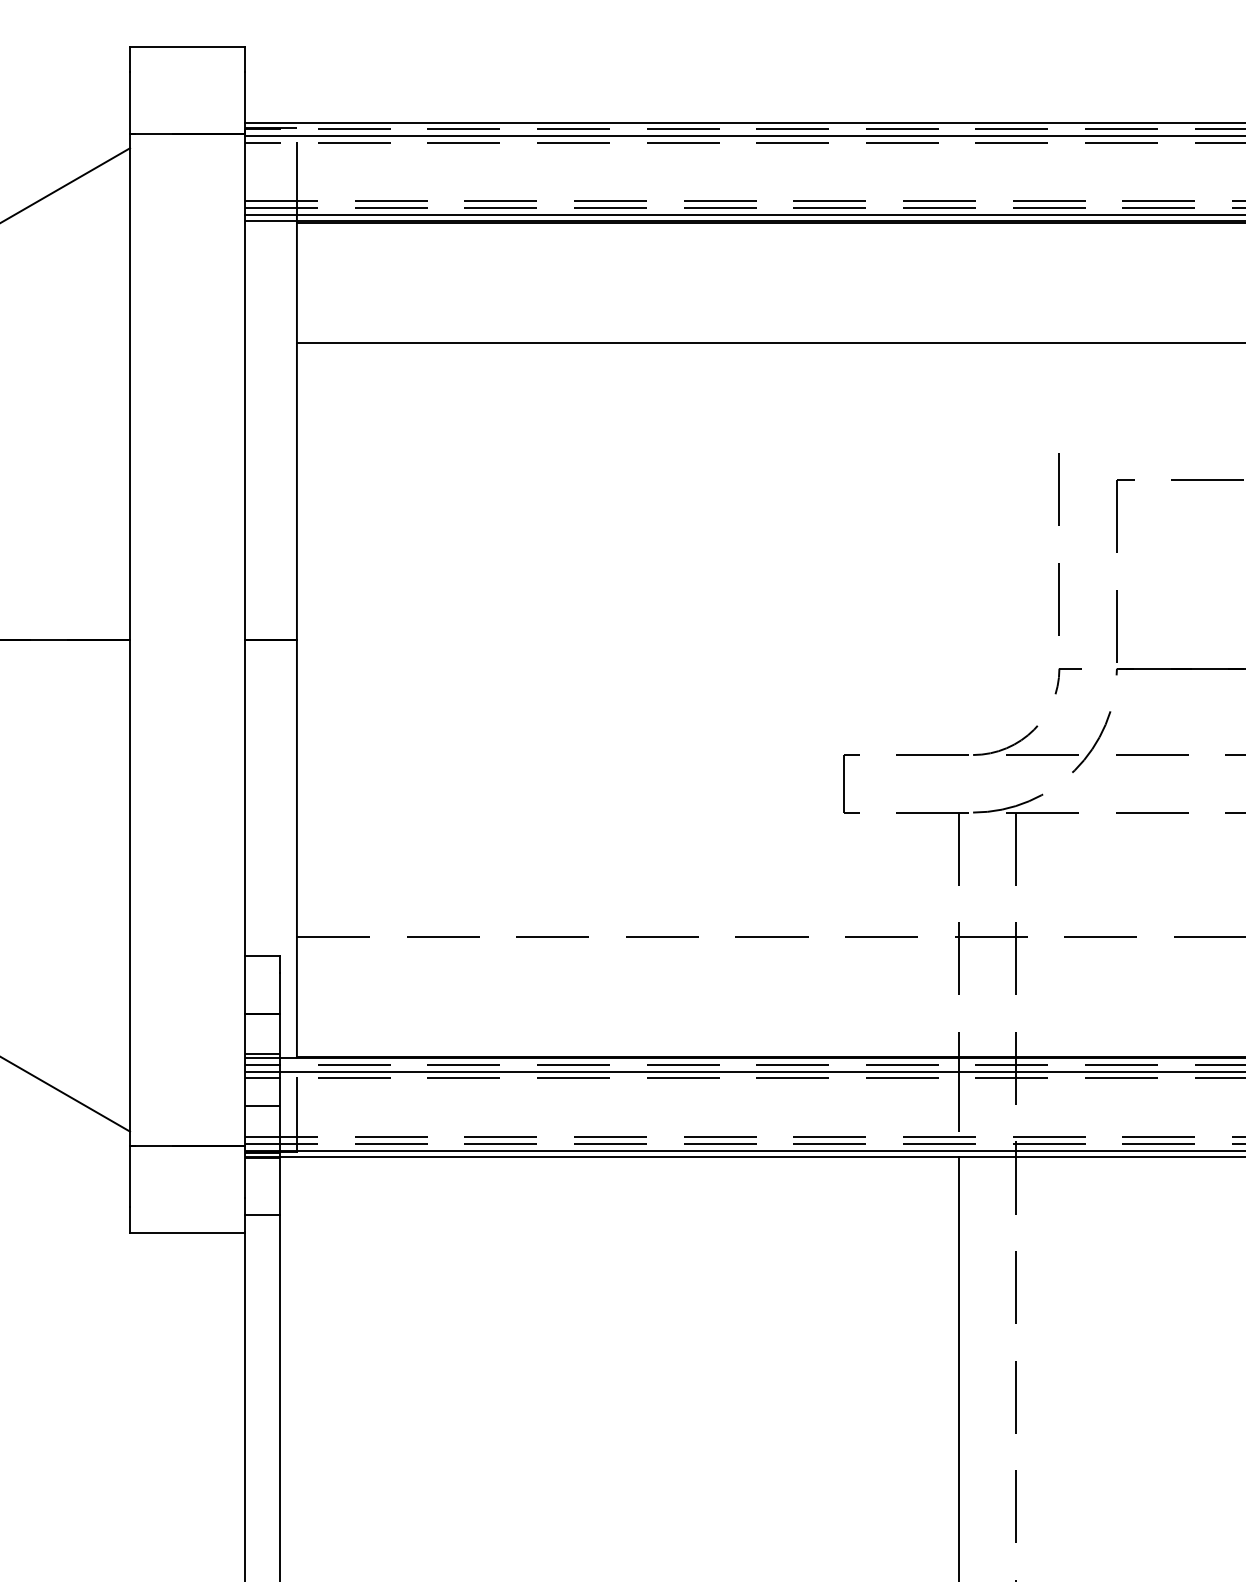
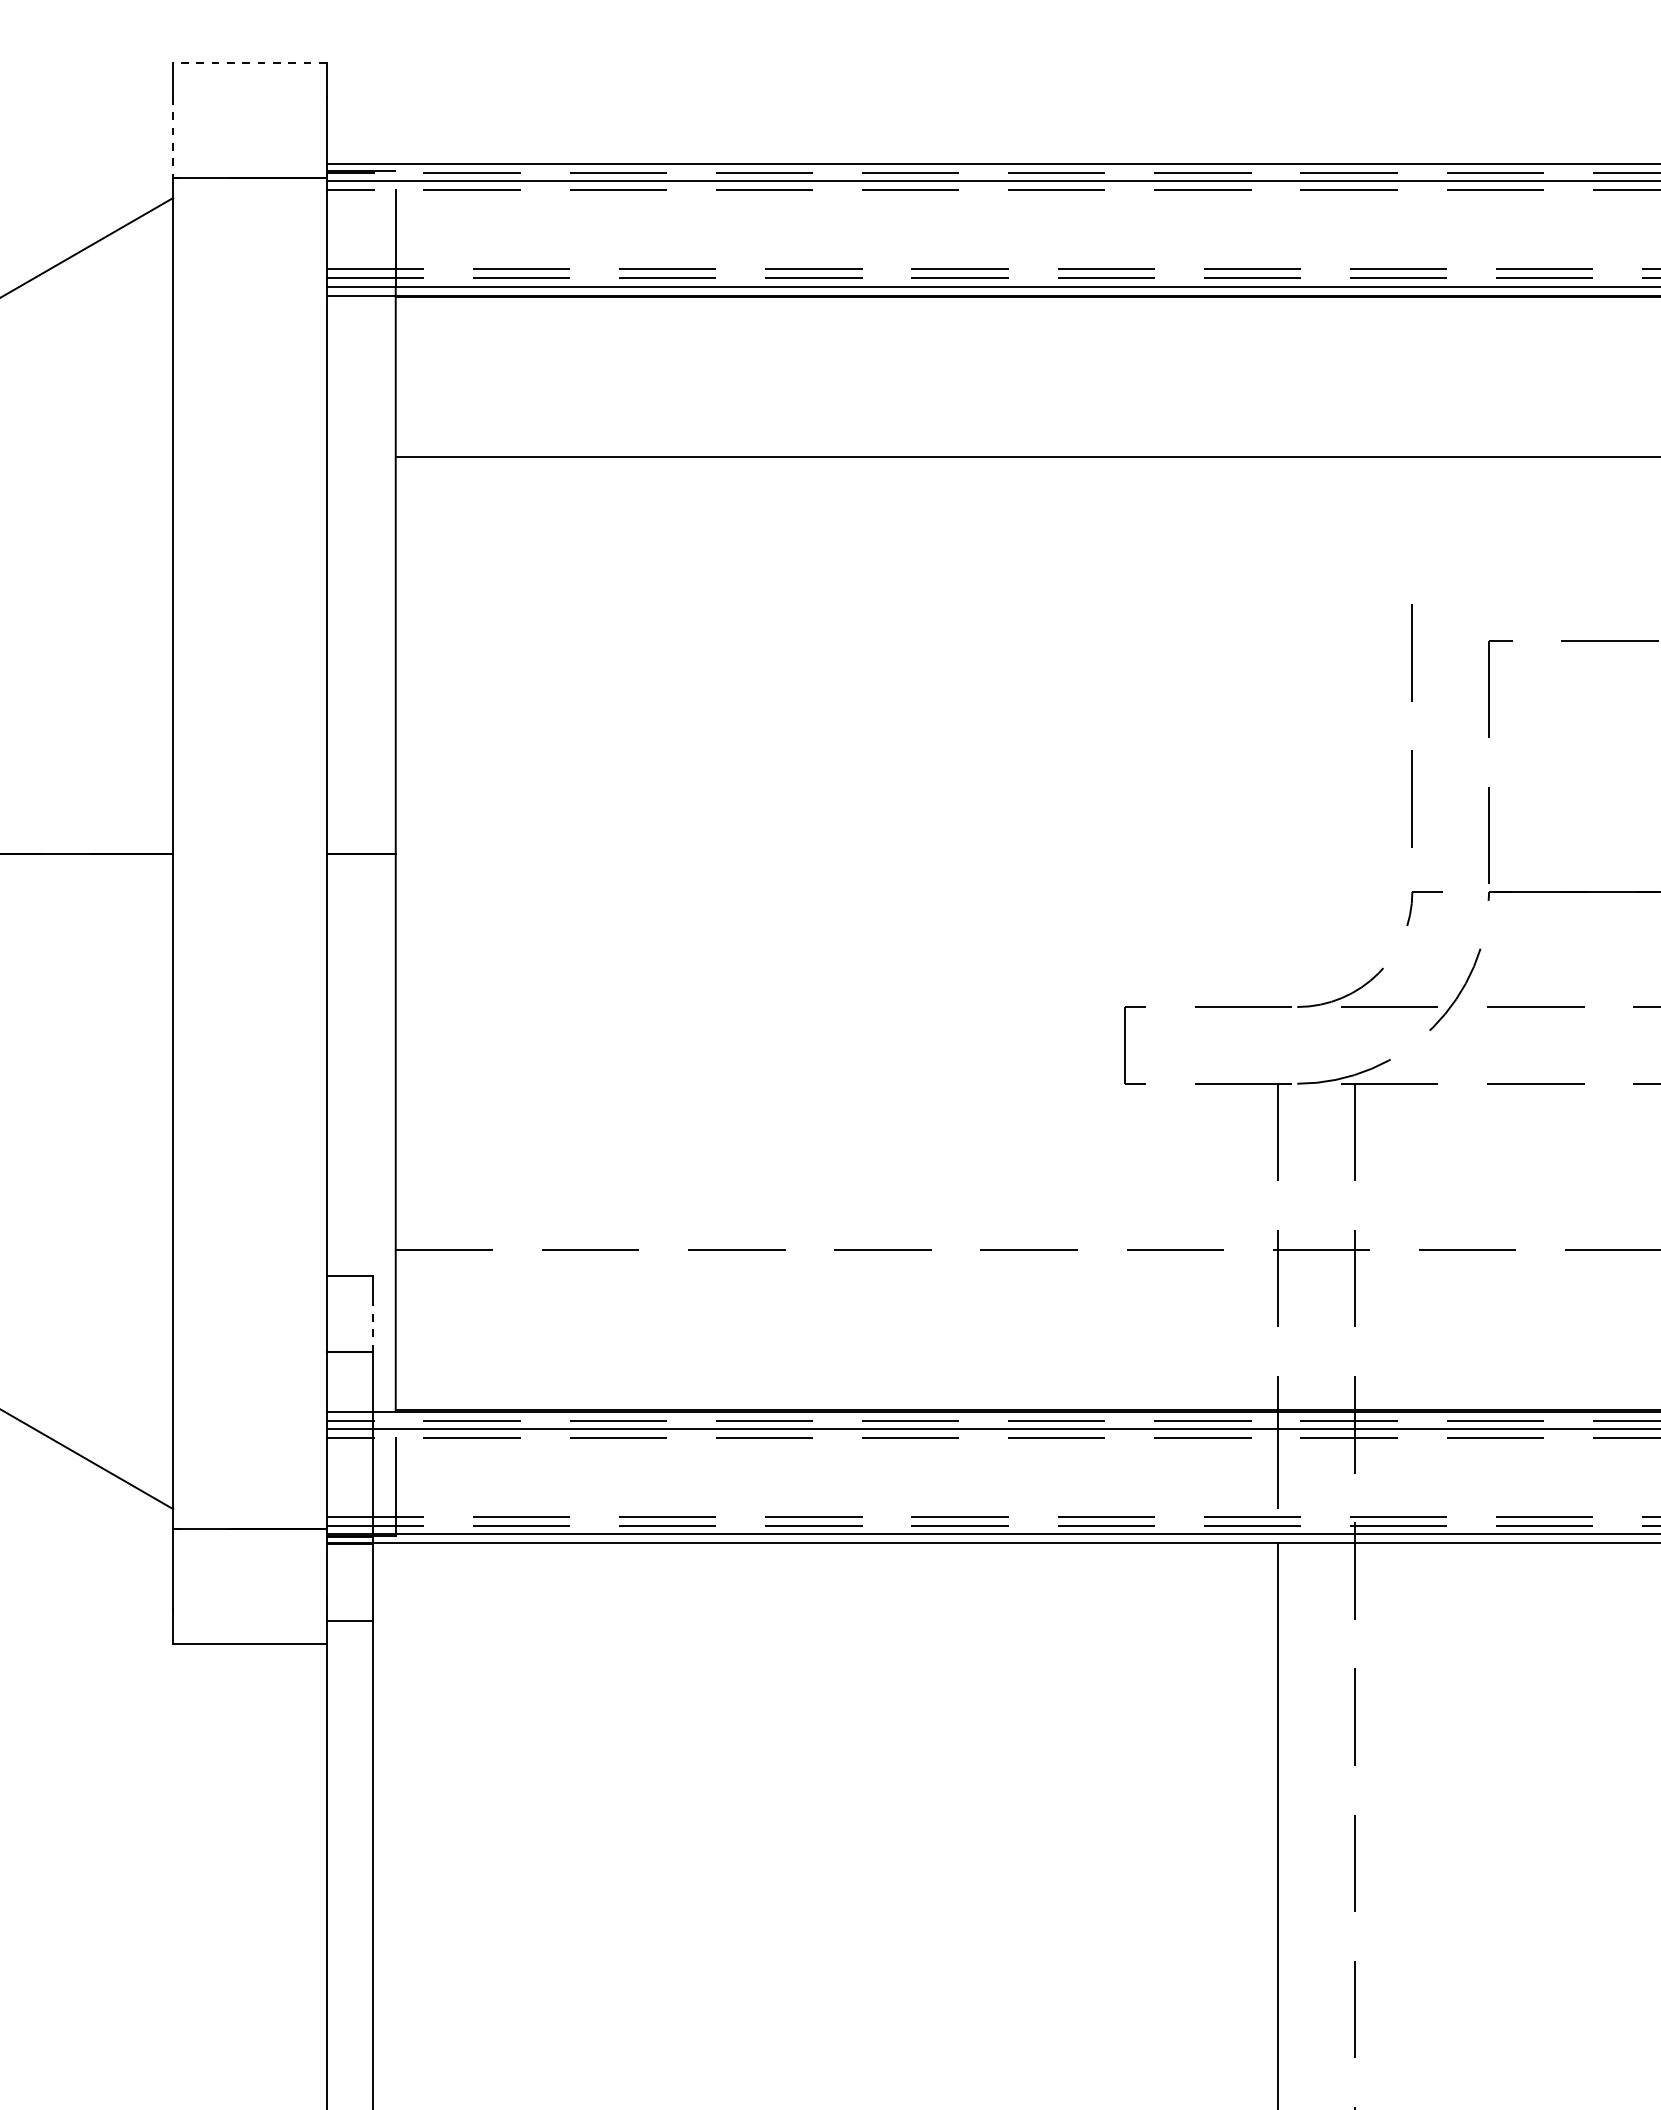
line: (187, 47) -> (249, 63), solid -> dashed
line: (130, 102) -> (173, 137), solid -> dashed
line: (279, 993) -> (372, 1324), solid -> dashed
line: (262, 1054) -> (349, 1406), removed
line: (262, 1106) -> (349, 1475), removed

